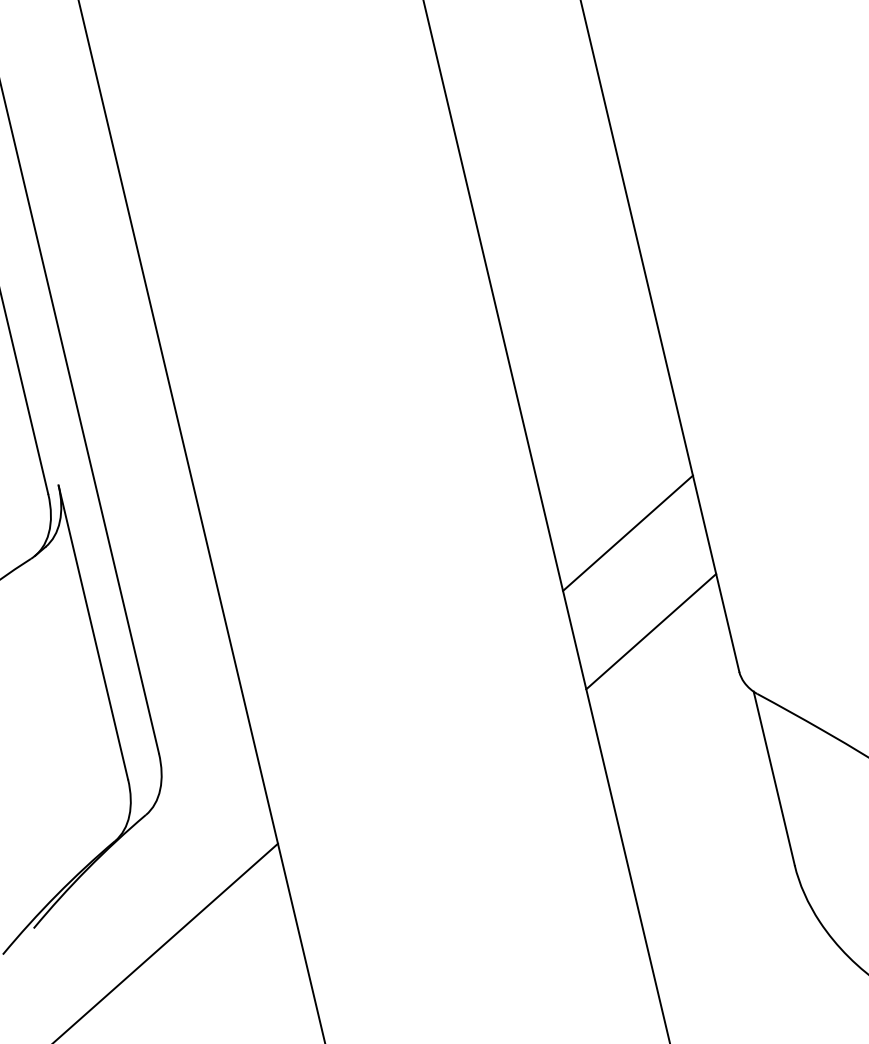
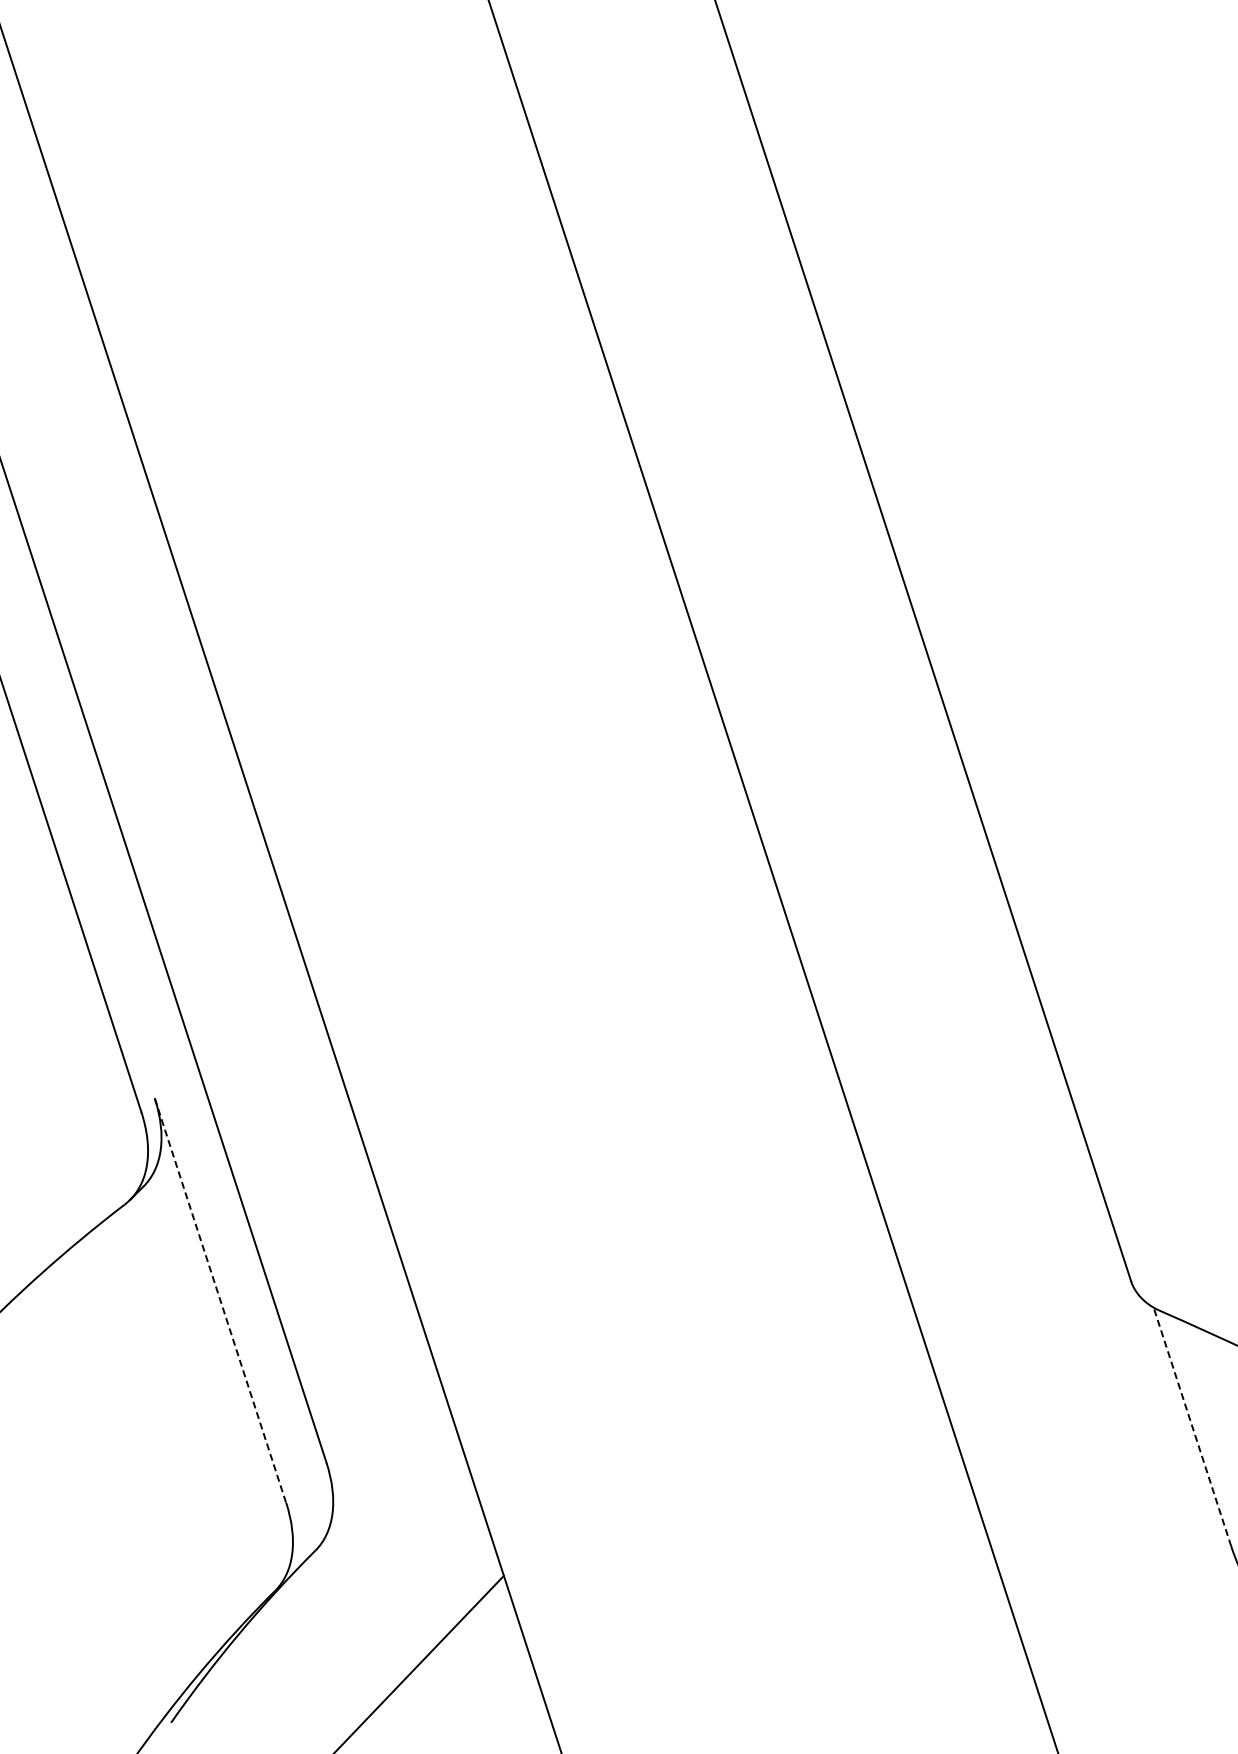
line: (627, 532) -> (958, 1099), removed
line: (650, 631) -> (1002, 1234), removed
line: (93, 632) -> (220, 1300), solid -> dashed
line: (774, 778) -> (1192, 1426), solid -> dashed

